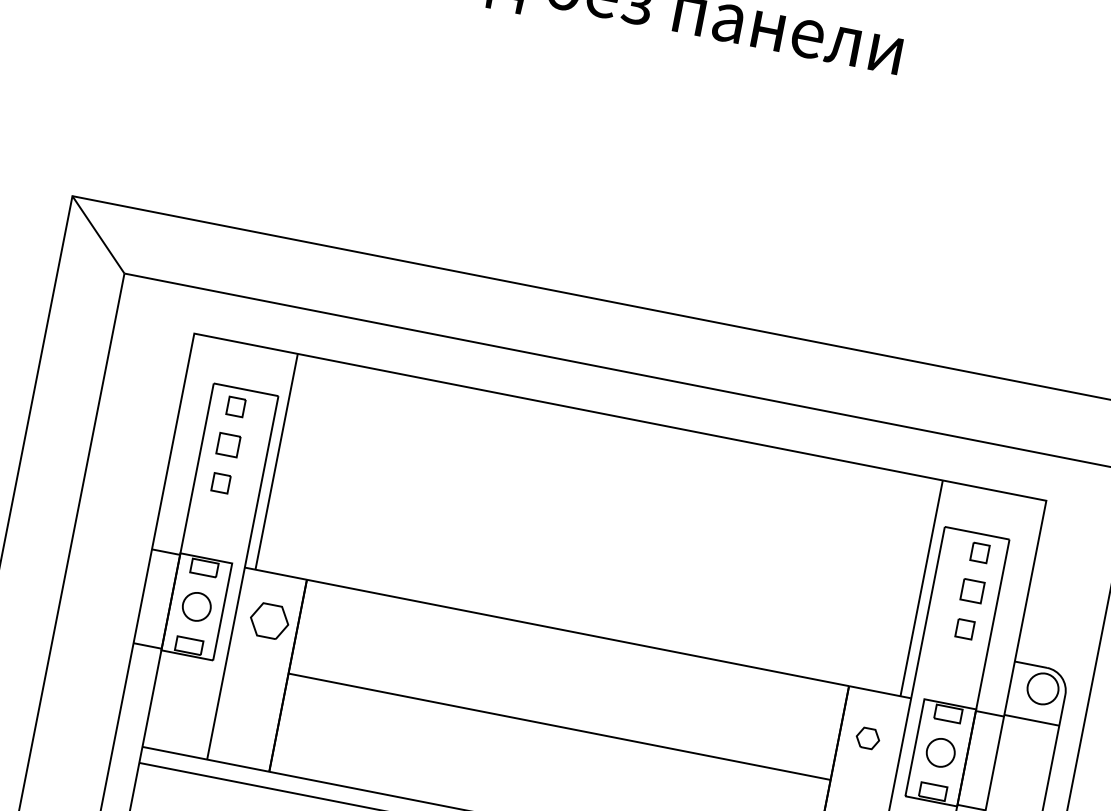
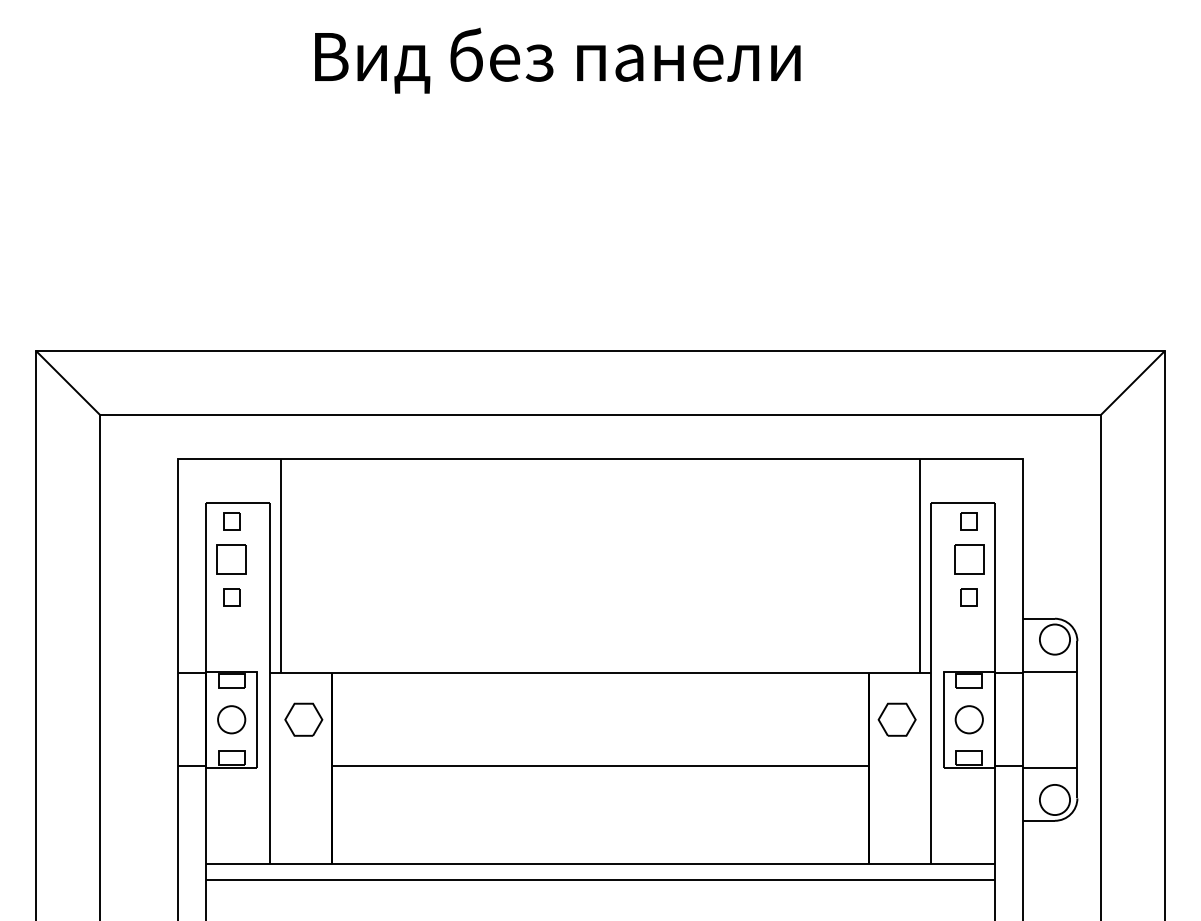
part: (228, 445) -> (231, 559), size x1.43
part: (972, 591) -> (969, 559), size x1.43
part: (867, 738) -> (896, 719), size x1.67

